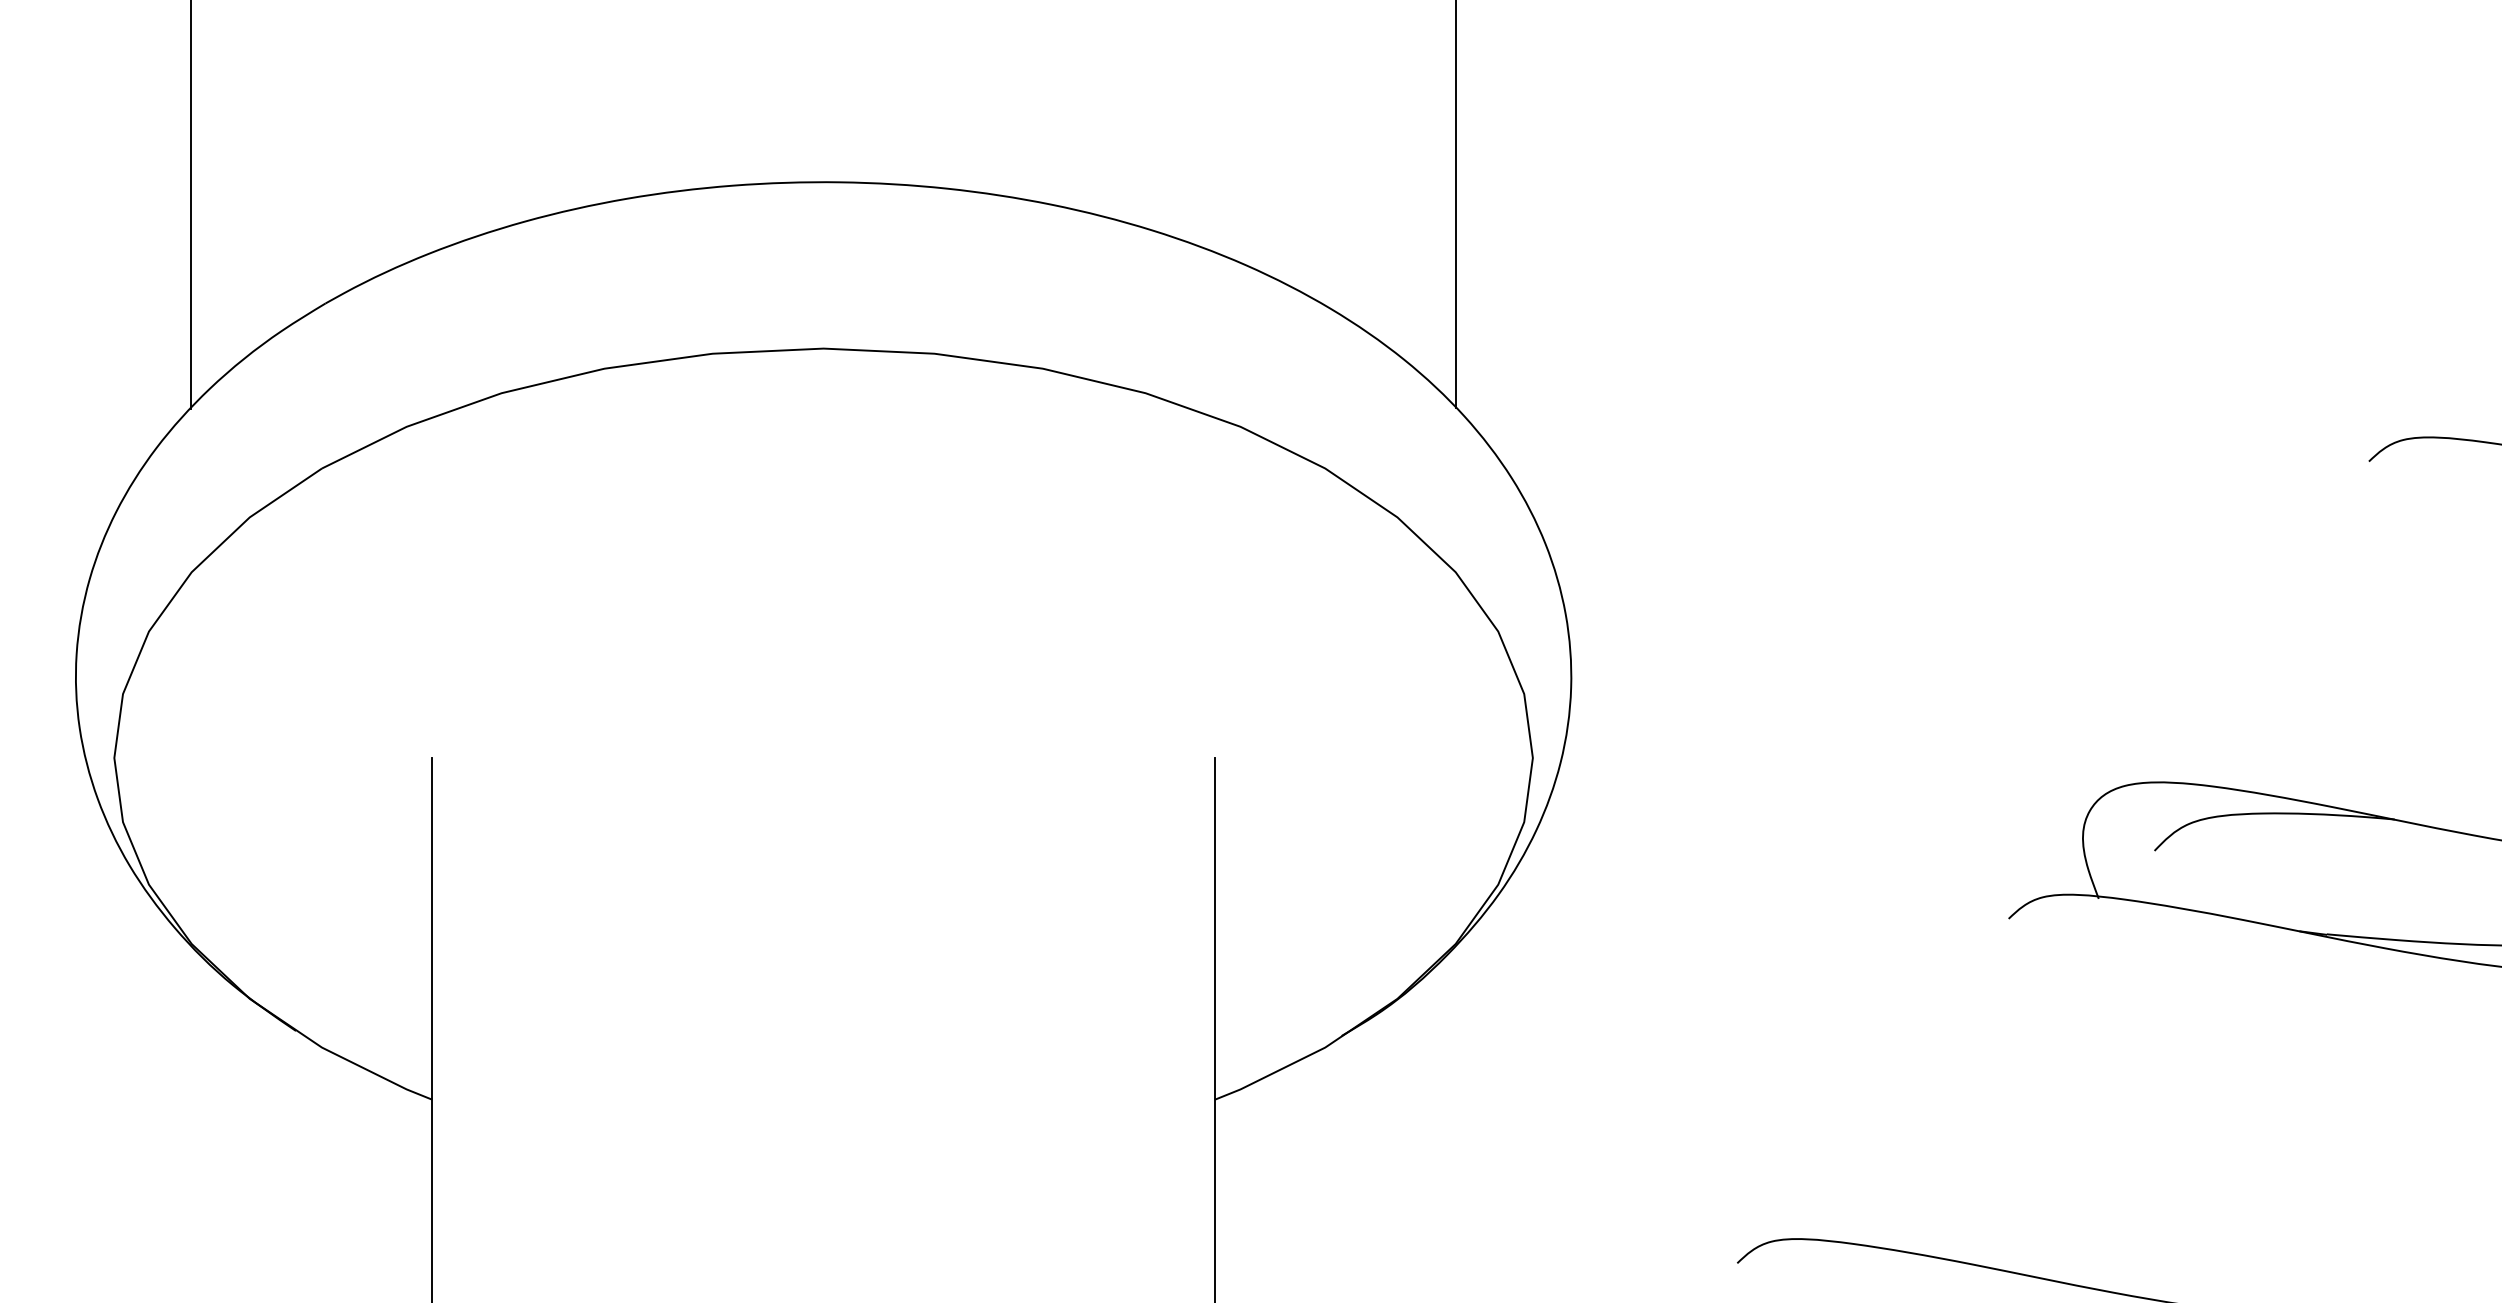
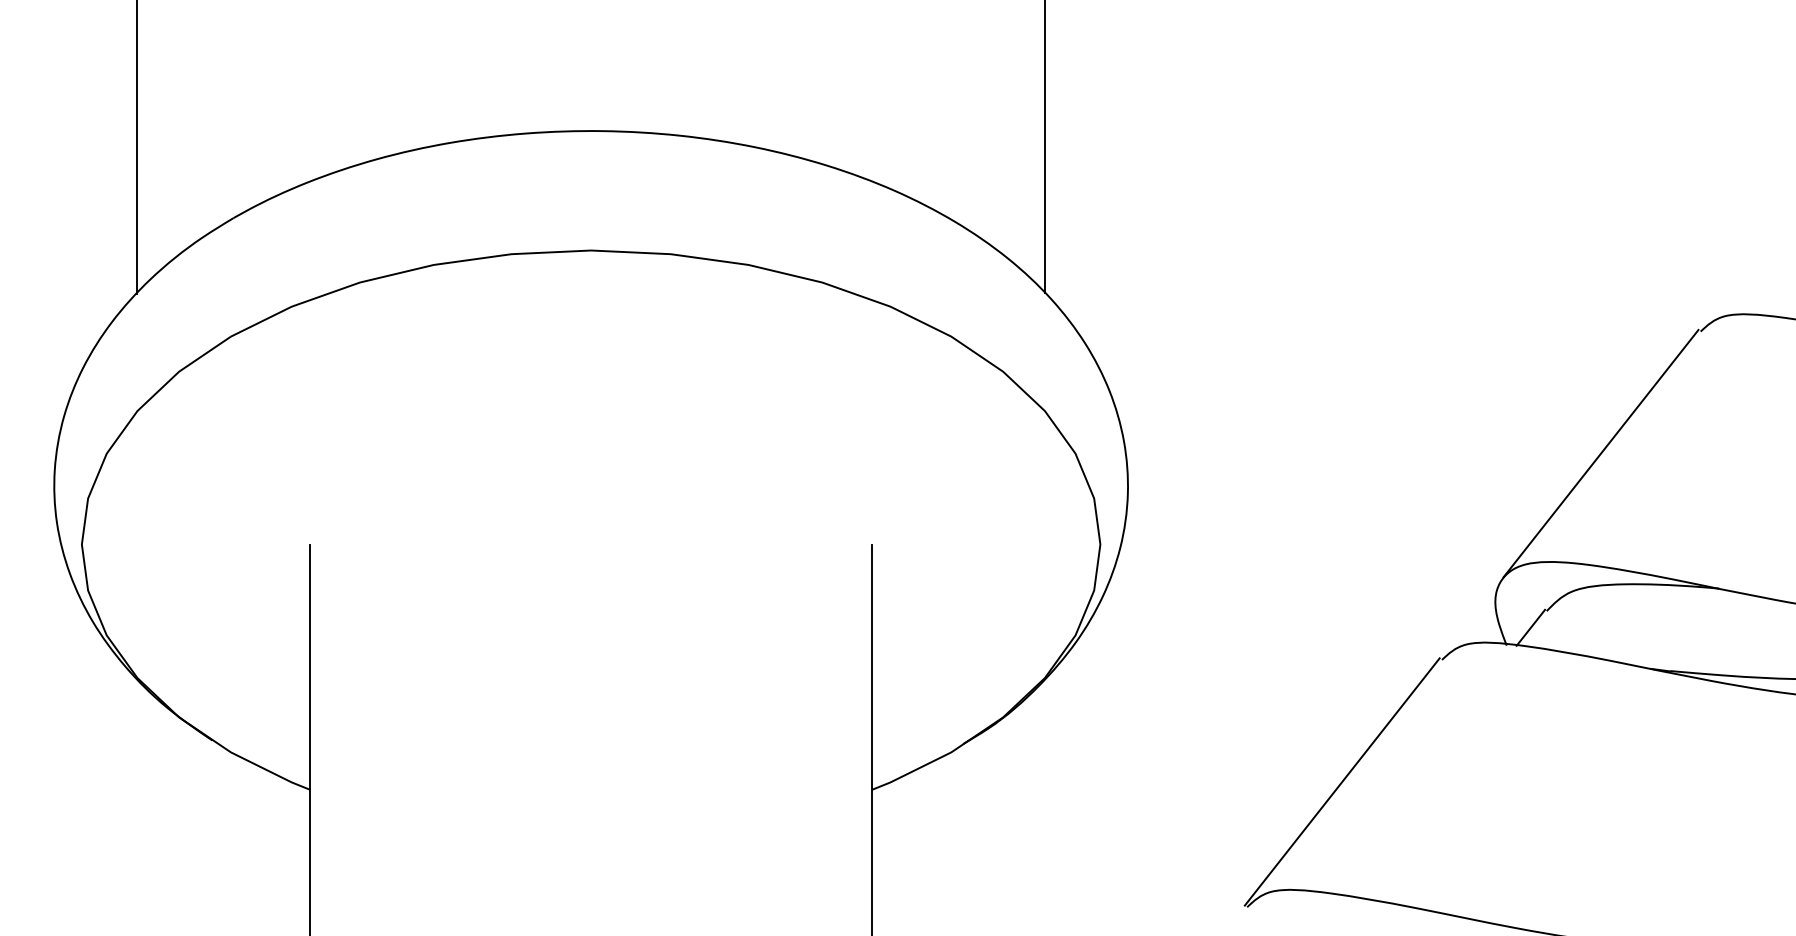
line: (2229, 631) -> (1600, 453), added
line: (2132, 874) -> (1530, 628), added
line: (1869, 1088) -> (1342, 781), added

